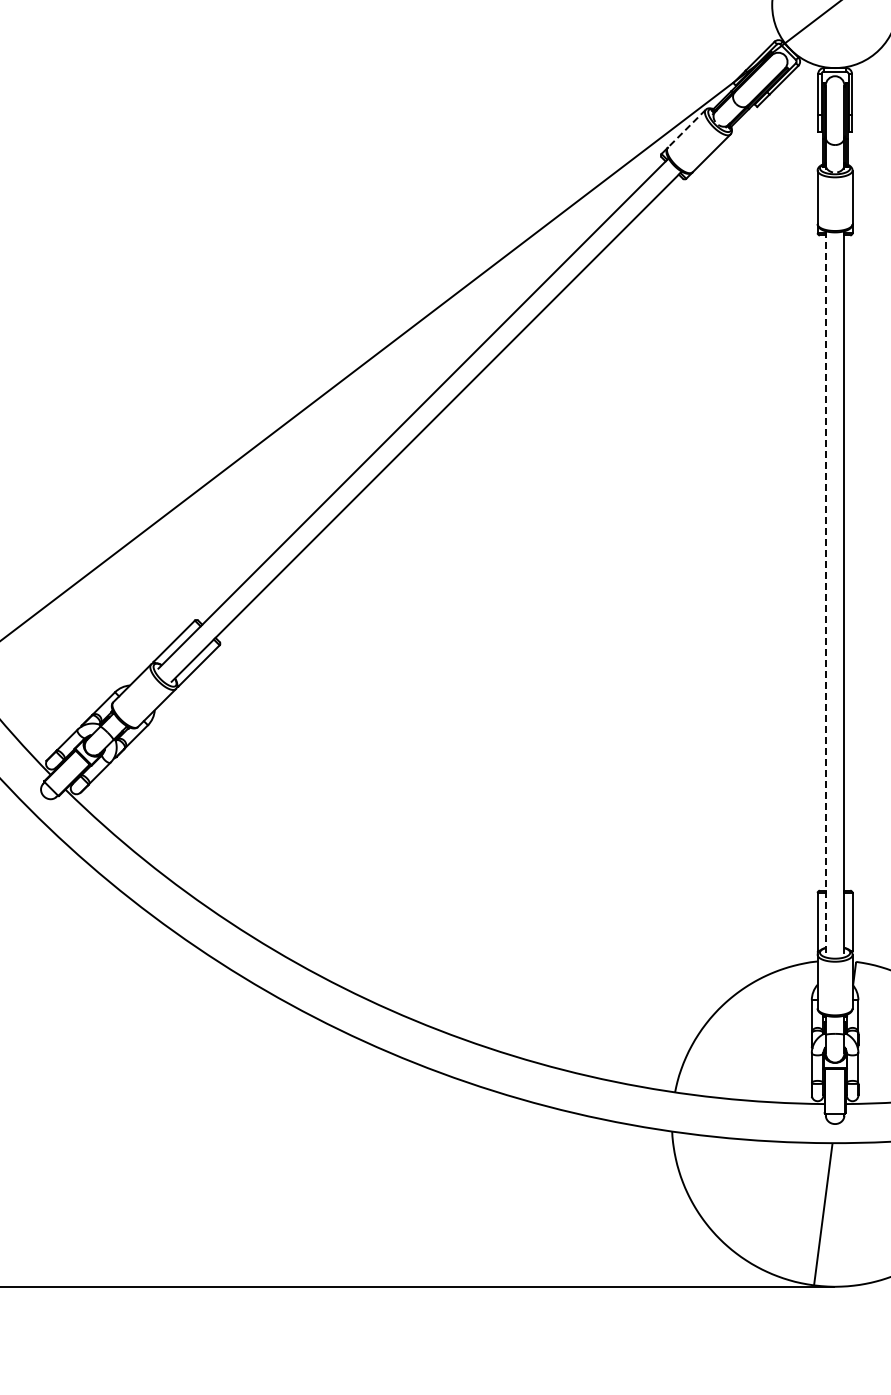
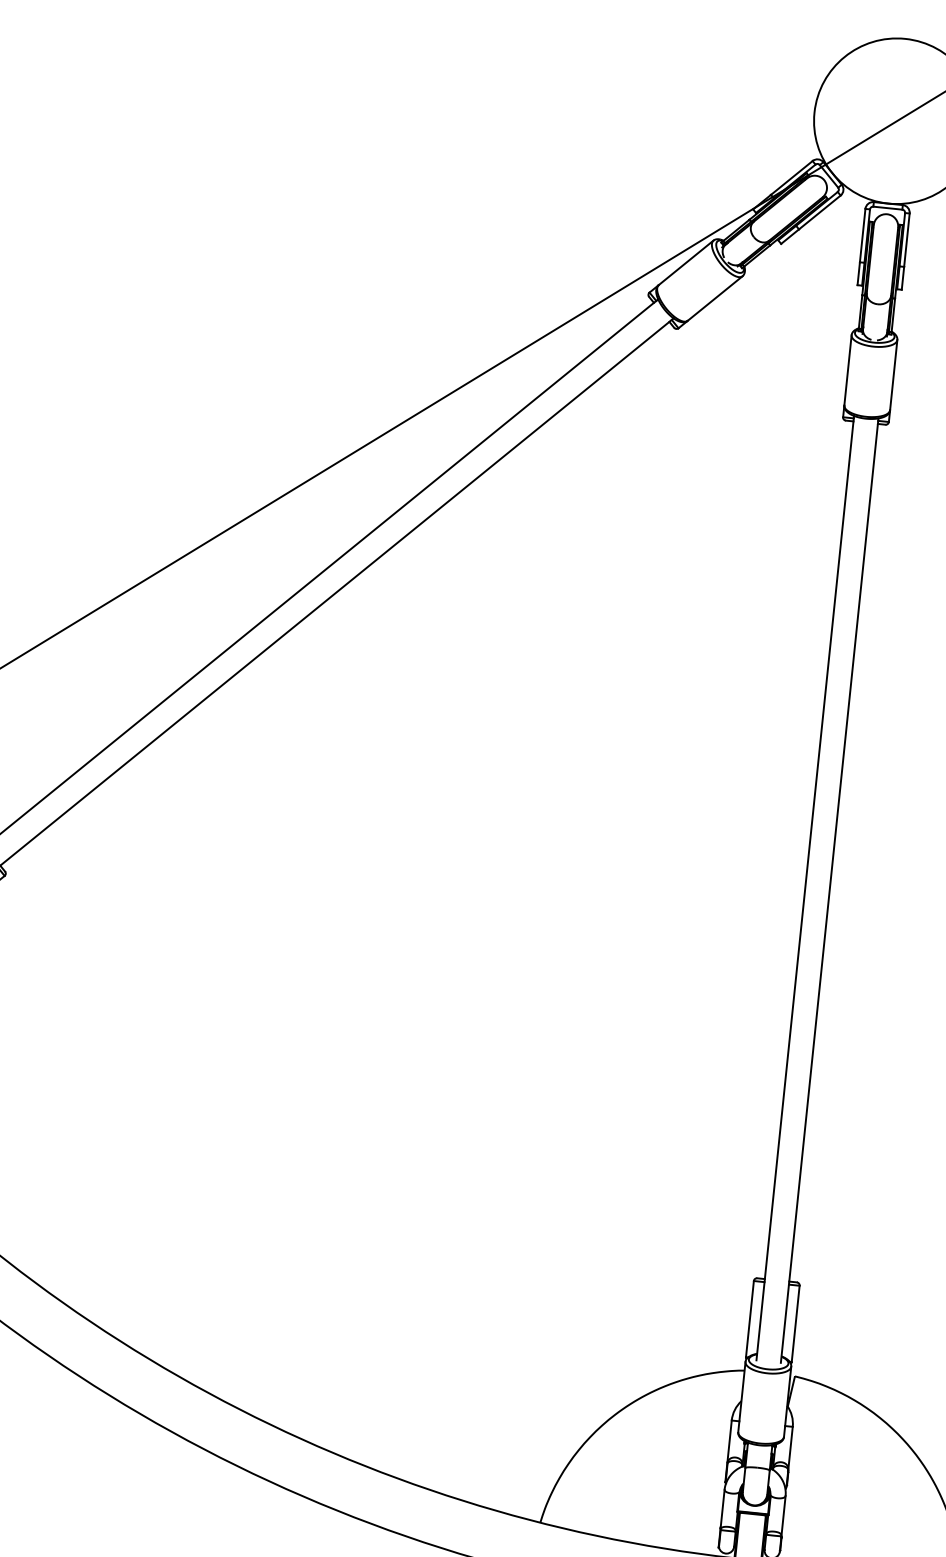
line: (686, 128) -> (685, 262), dashed -> solid
line: (825, 592) -> (804, 888), dashed -> solid

